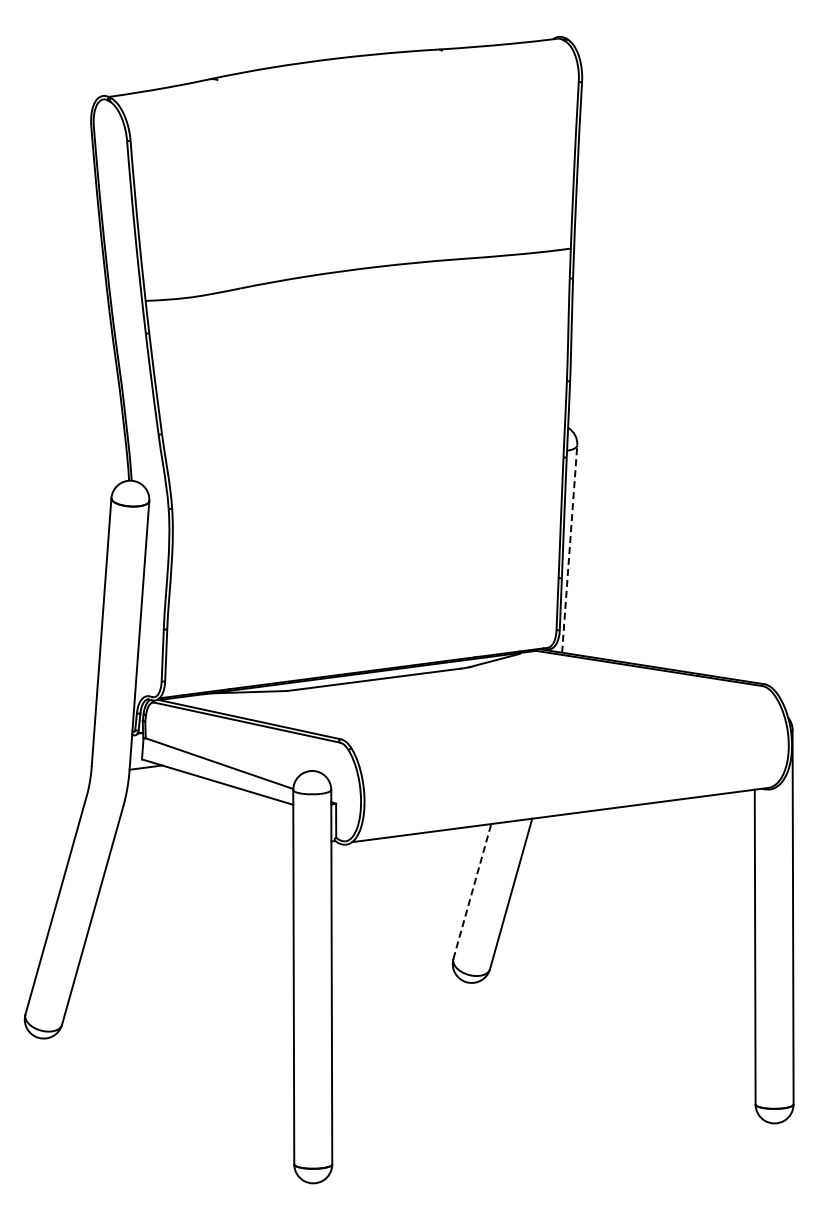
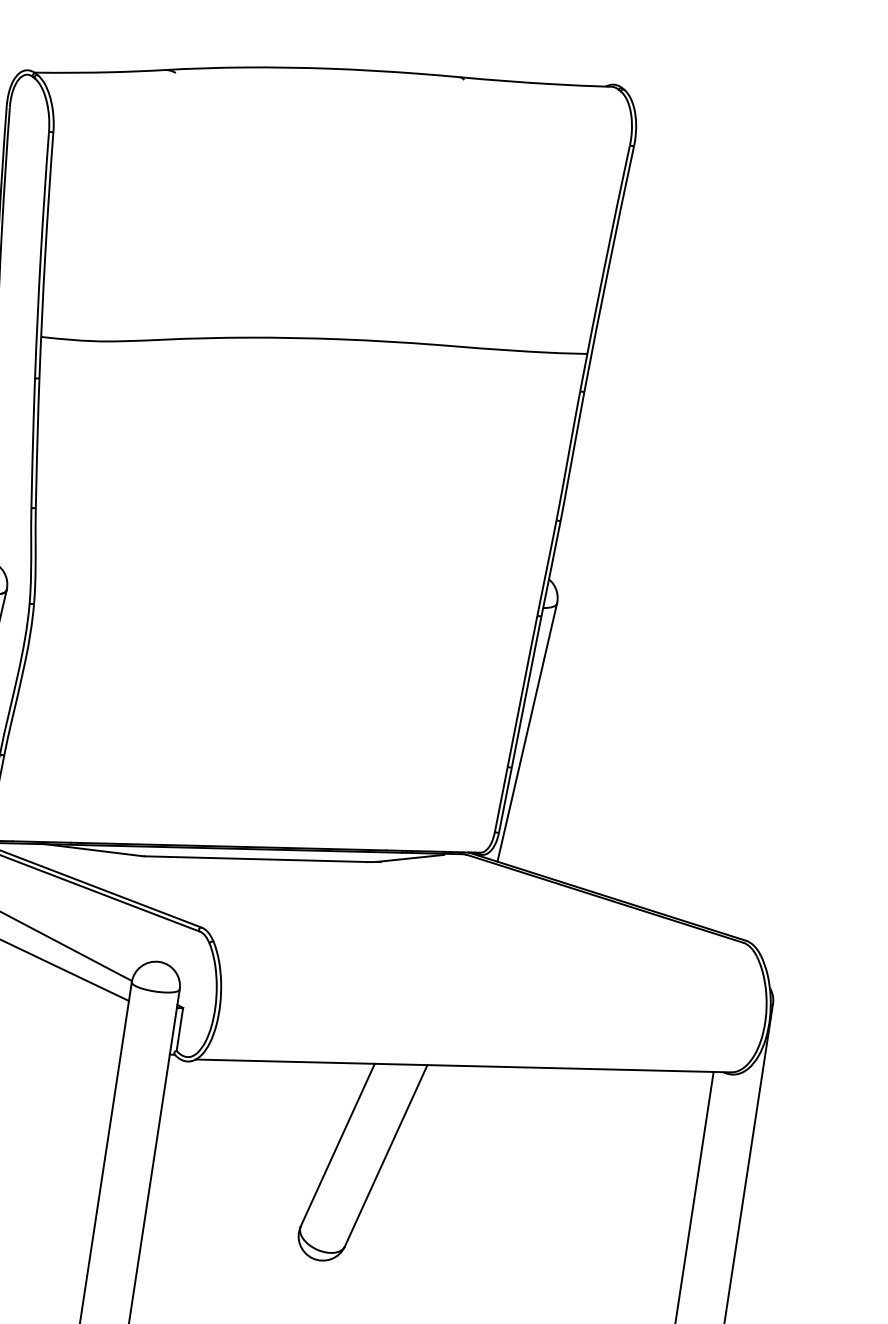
line: (569, 549) -> (526, 732), dashed -> solid
line: (472, 890) -> (338, 1143), dashed -> solid

